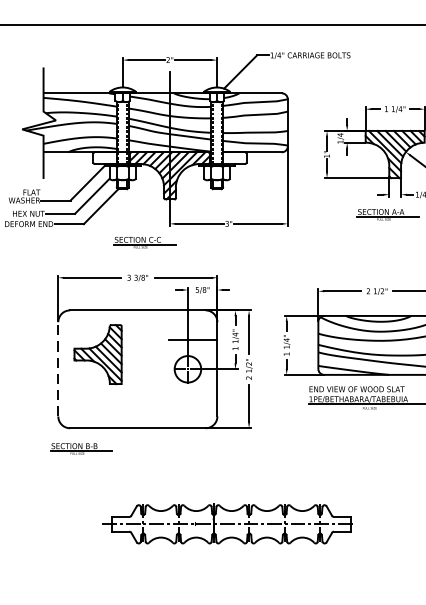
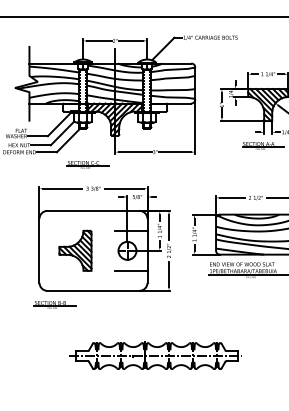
part: (143, 242) -> (87, 164), moved
part: (98, 354) -> (75, 250), moved
line: (58, 368) -> (39, 250), dashed -> solid
line: (192, 398) -> (130, 270), added

